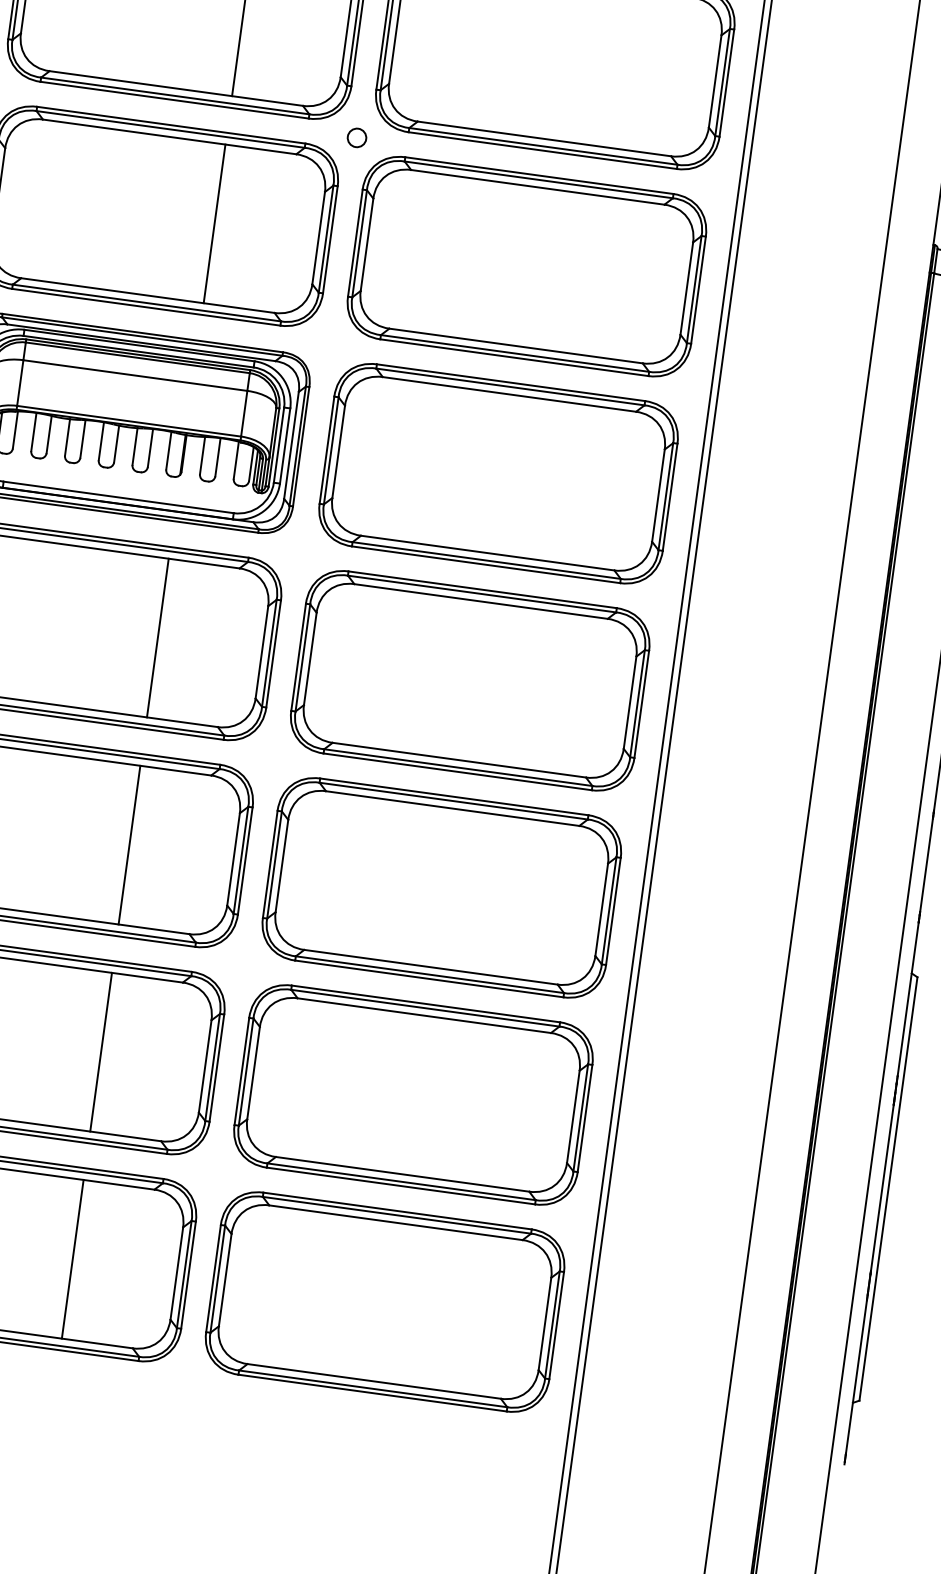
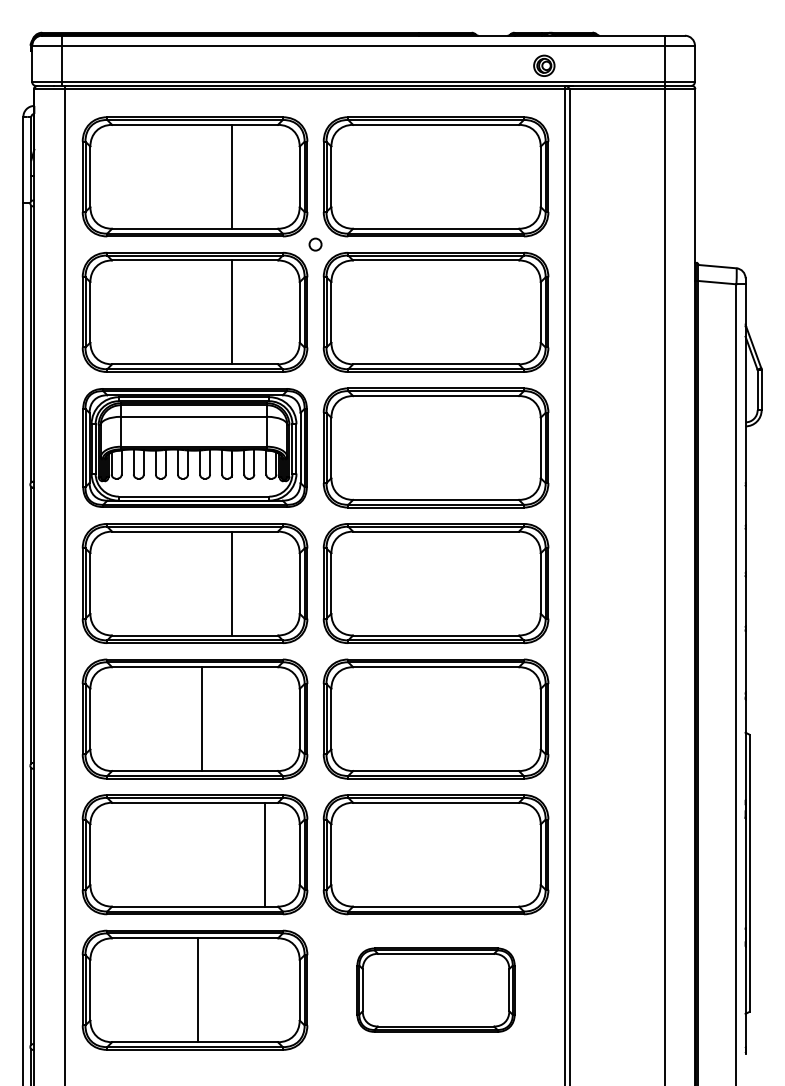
line: (129, 845) -> (201, 719), moved
line: (101, 1051) -> (264, 854), moved
line: (72, 1259) -> (197, 990), moved
part: (384, 1300) -> (435, 989), size x0.7

